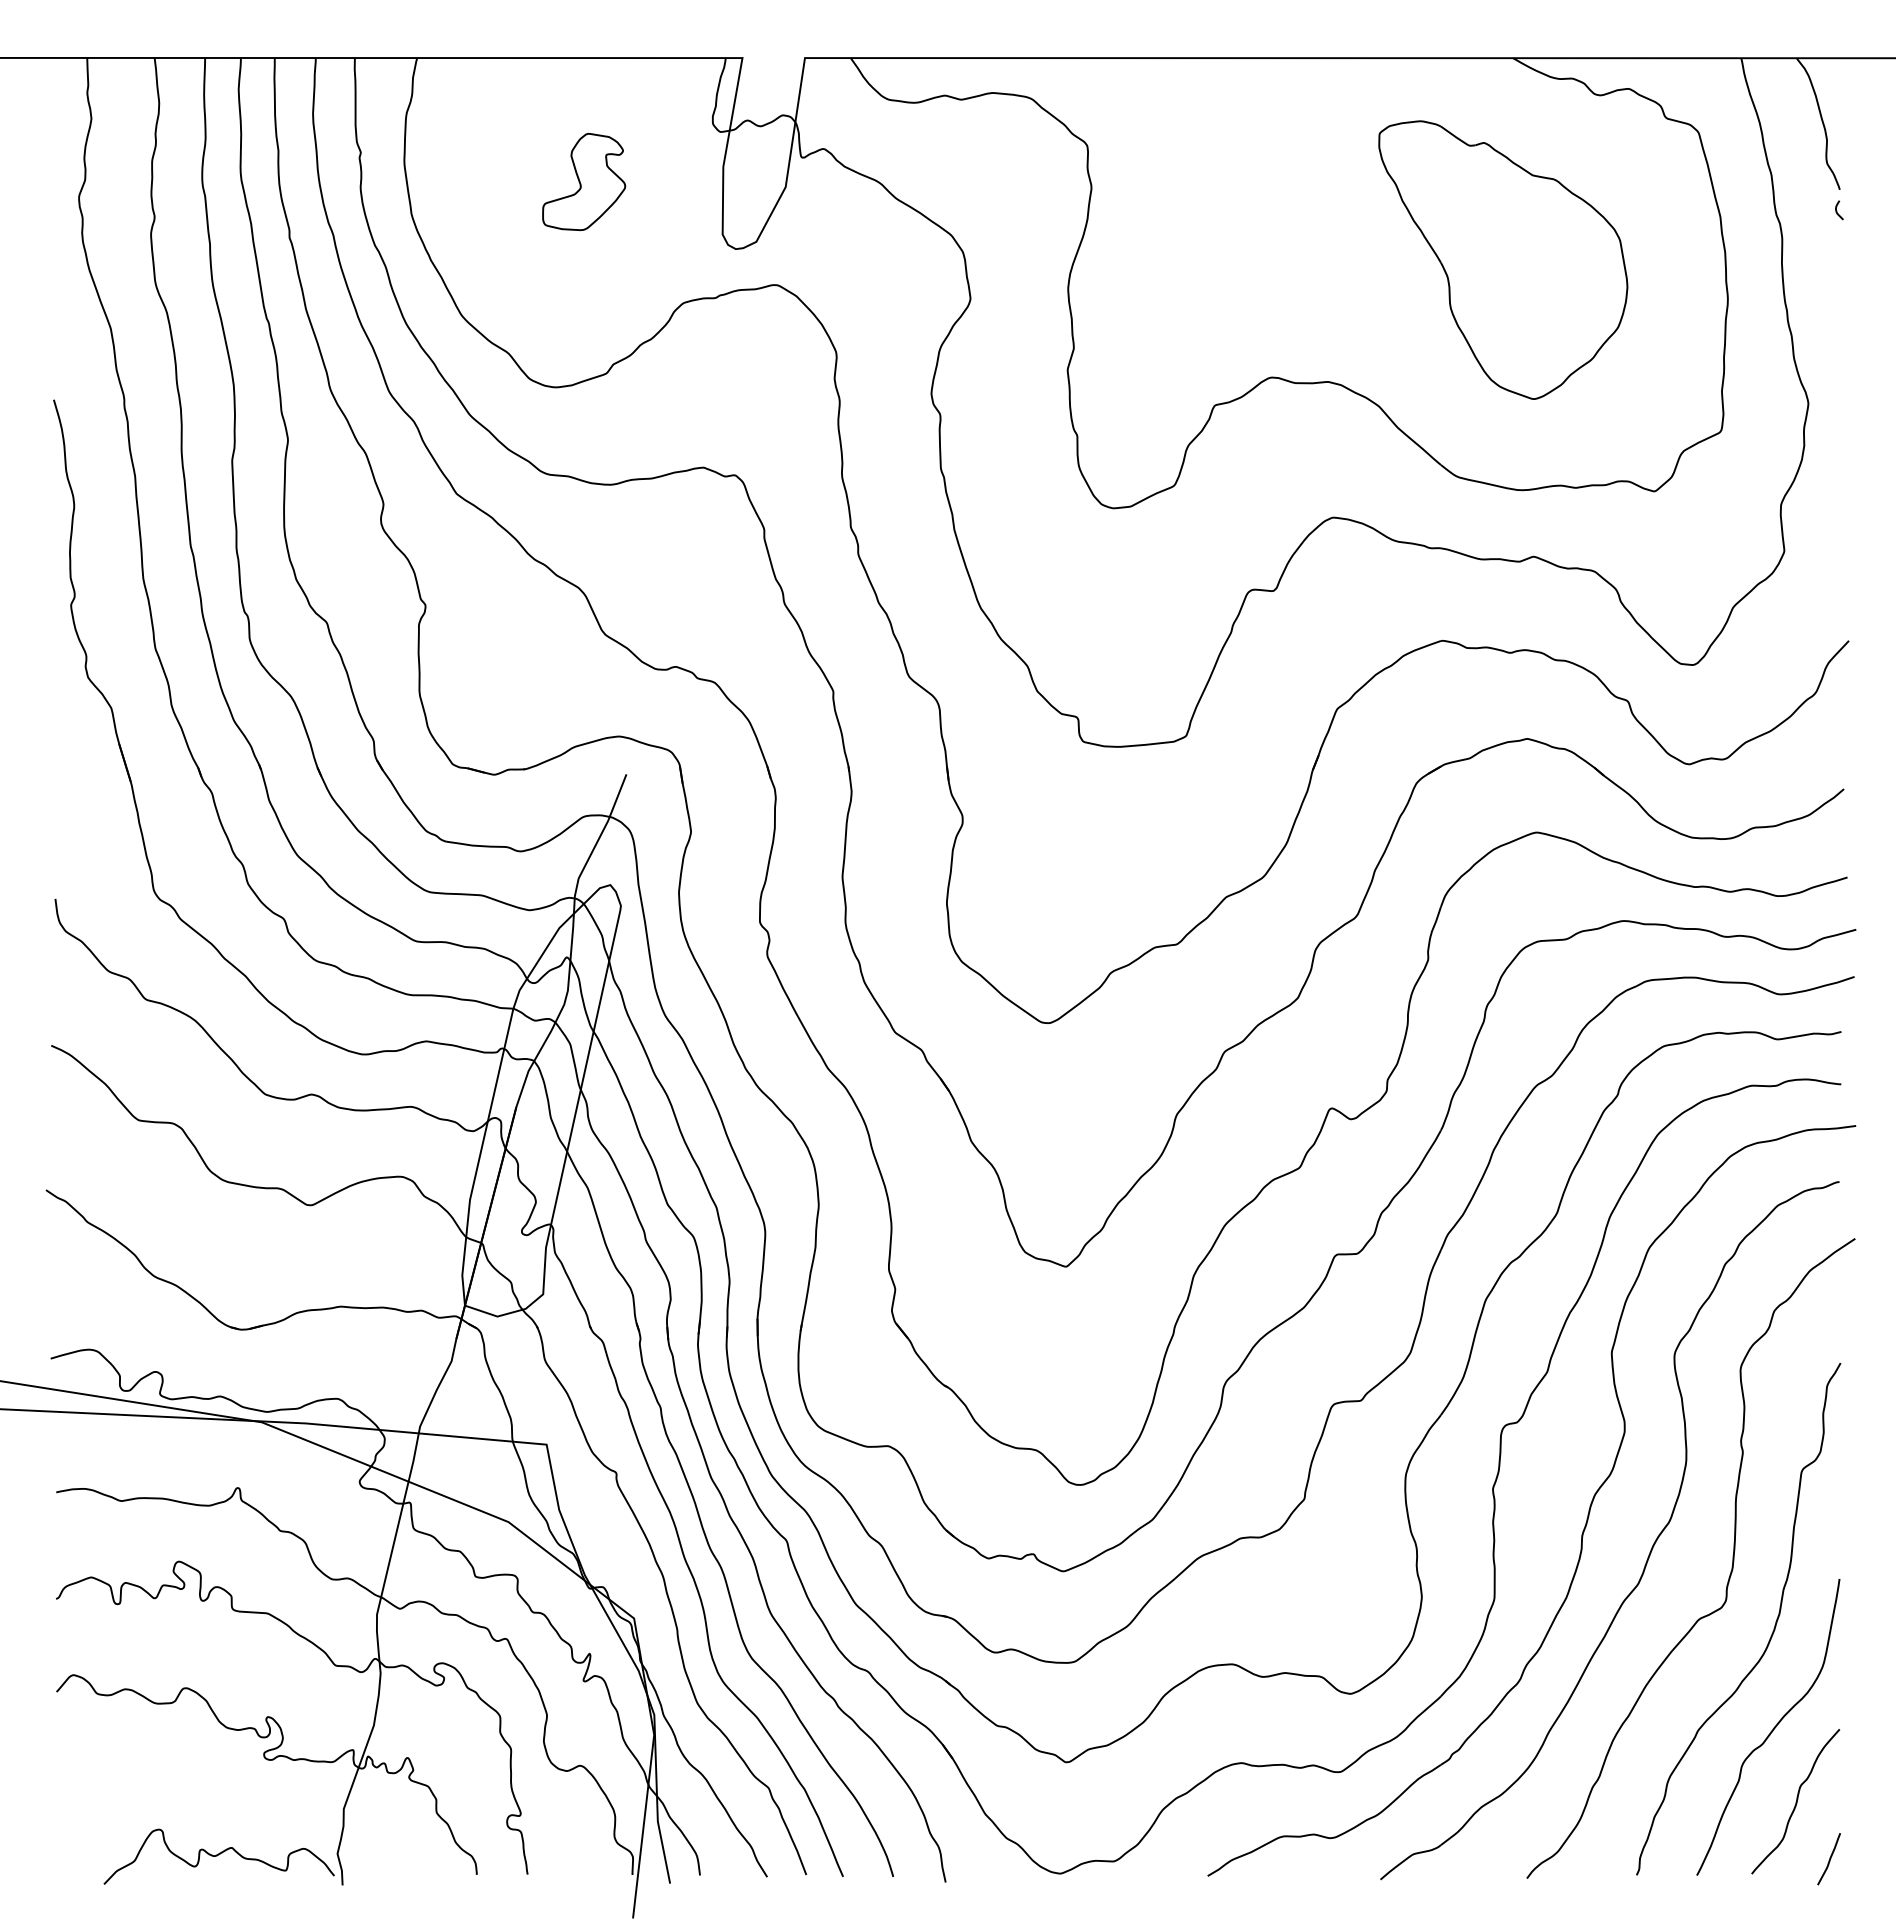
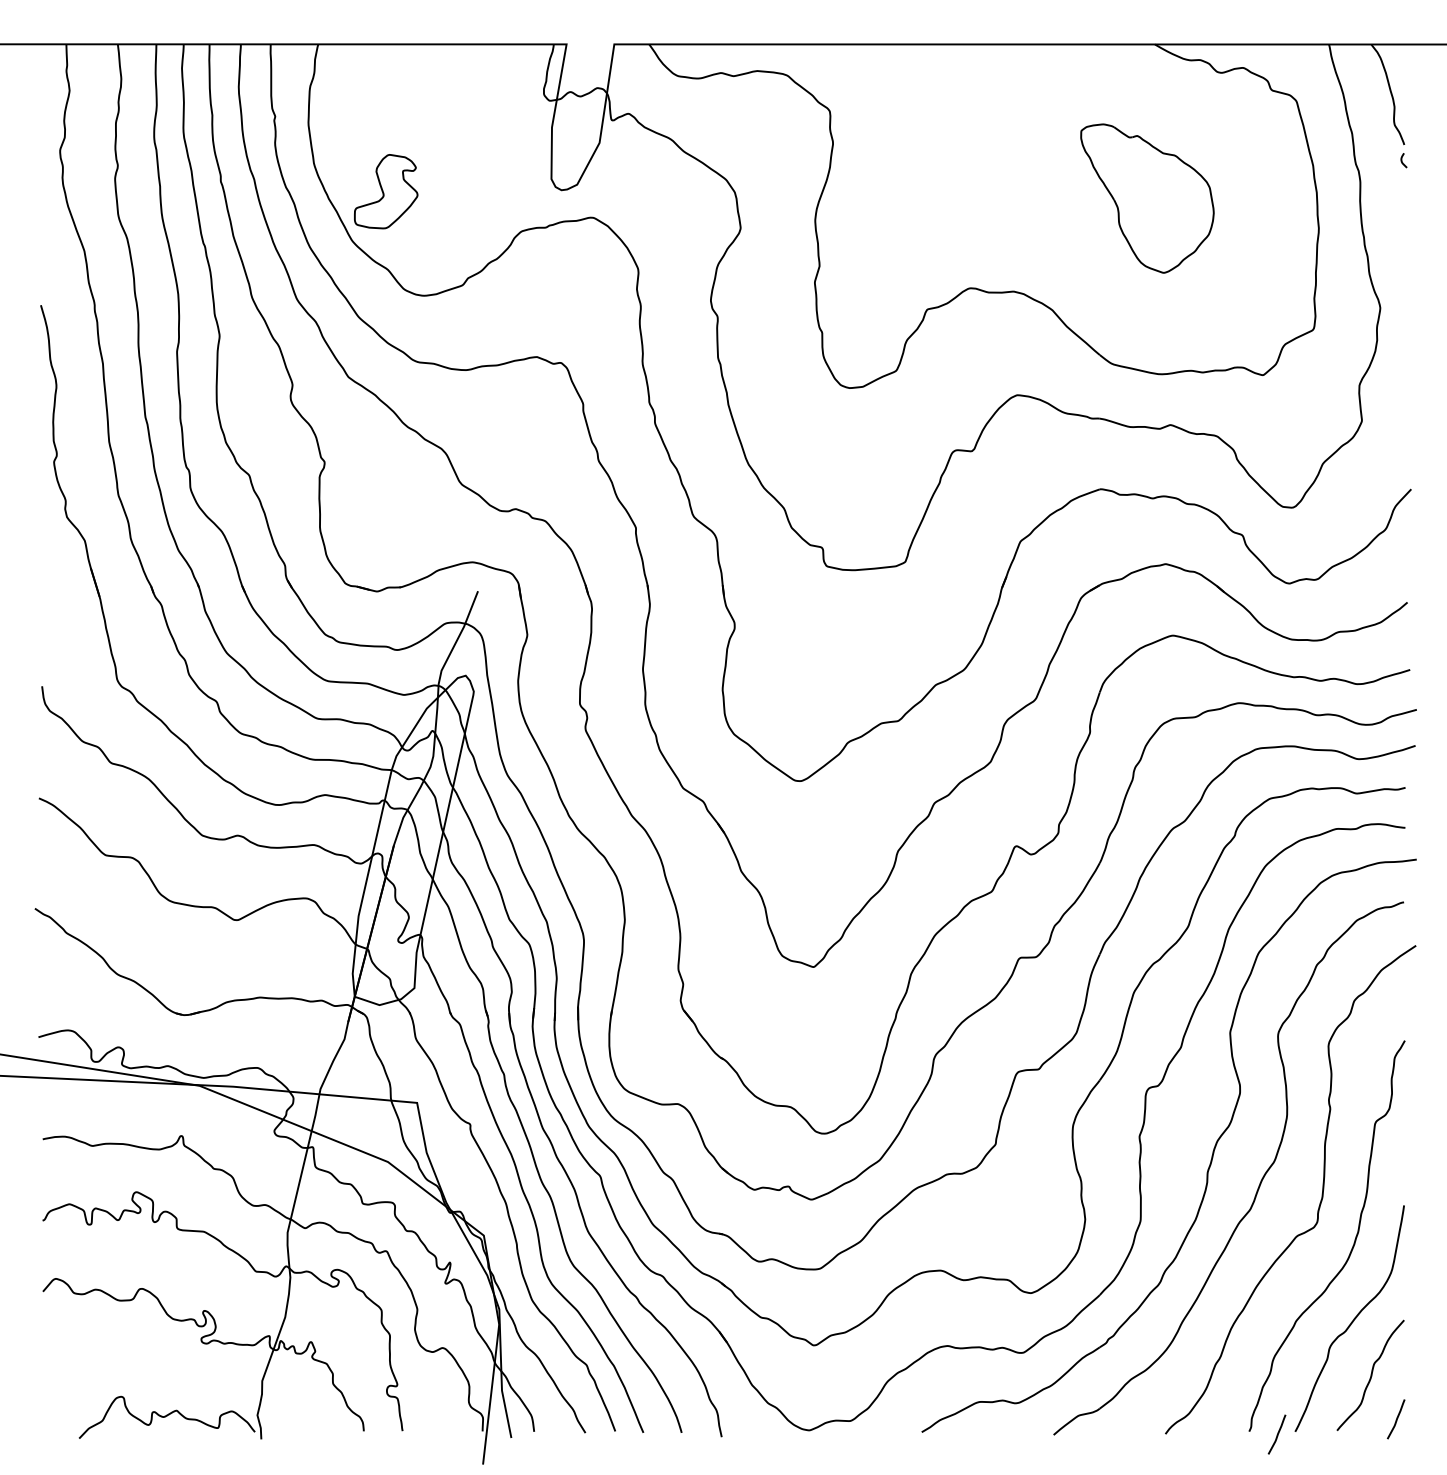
part: (584, 181) -> (386, 191), moved
part: (1503, 259) -> (1147, 198), size x0.7
curve: (1673, 1879) -> (1277, 1434), added

